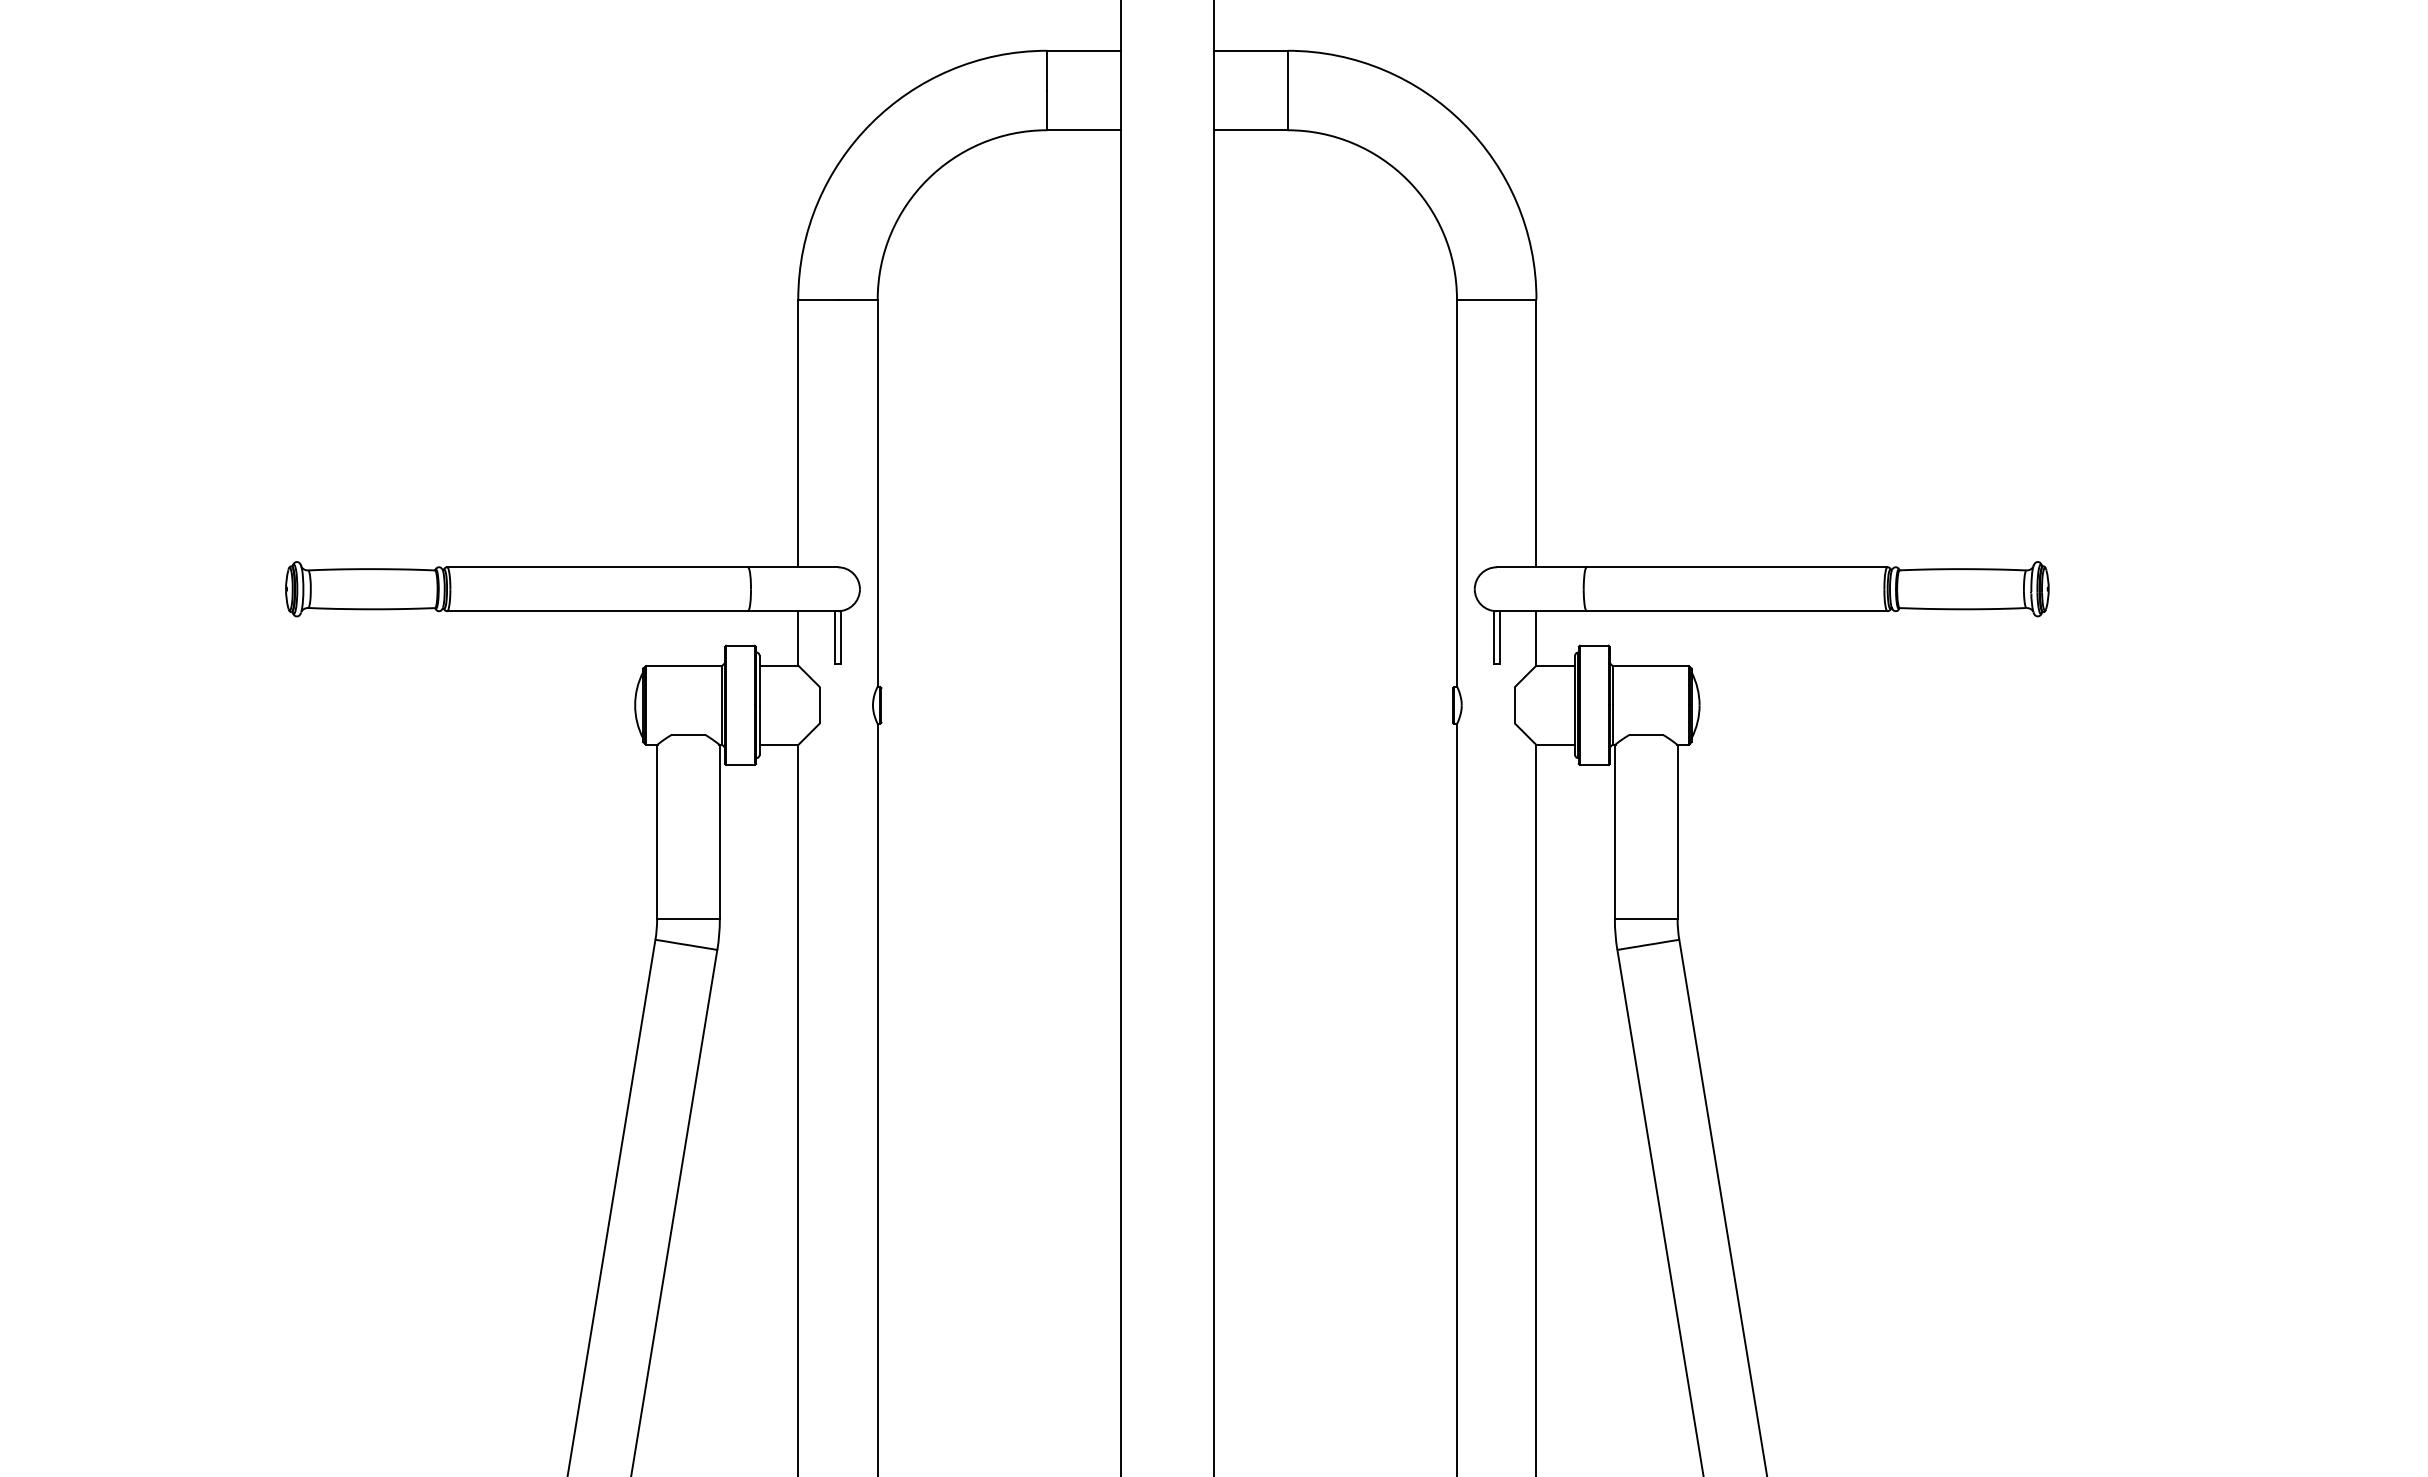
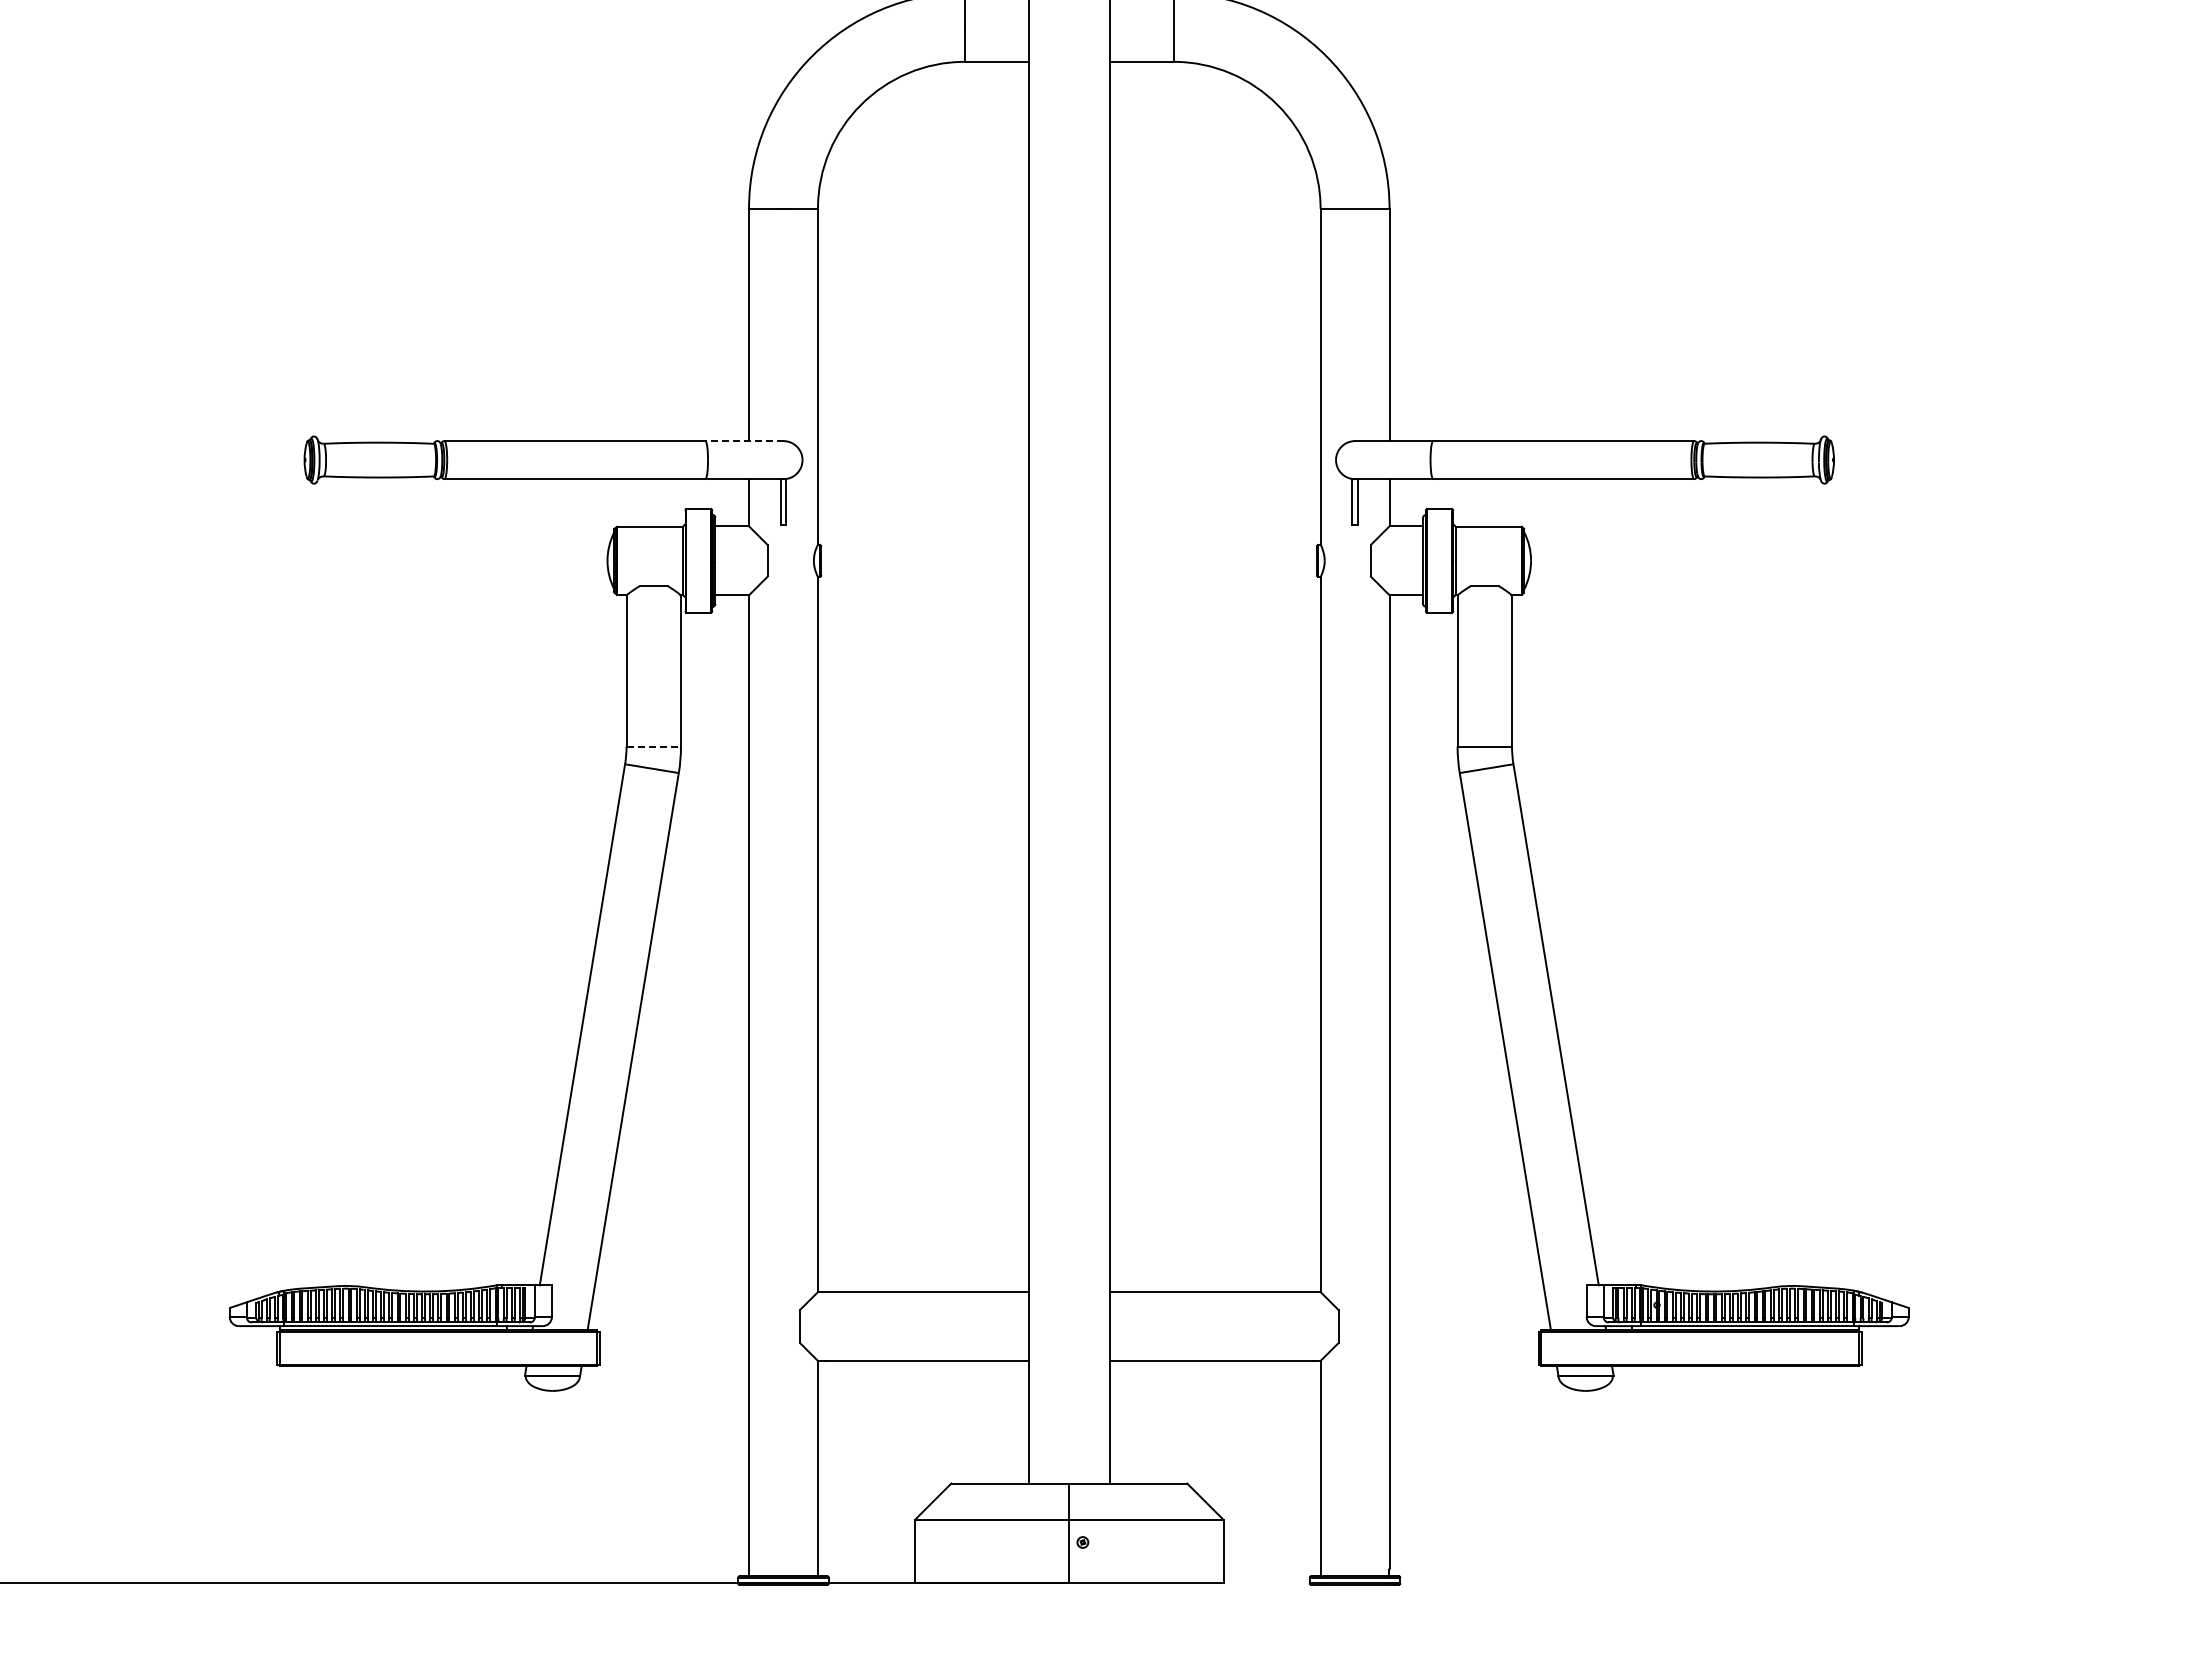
line: (791, 567) -> (743, 441), solid -> dashed
line: (689, 919) -> (654, 746), solid -> dashed

